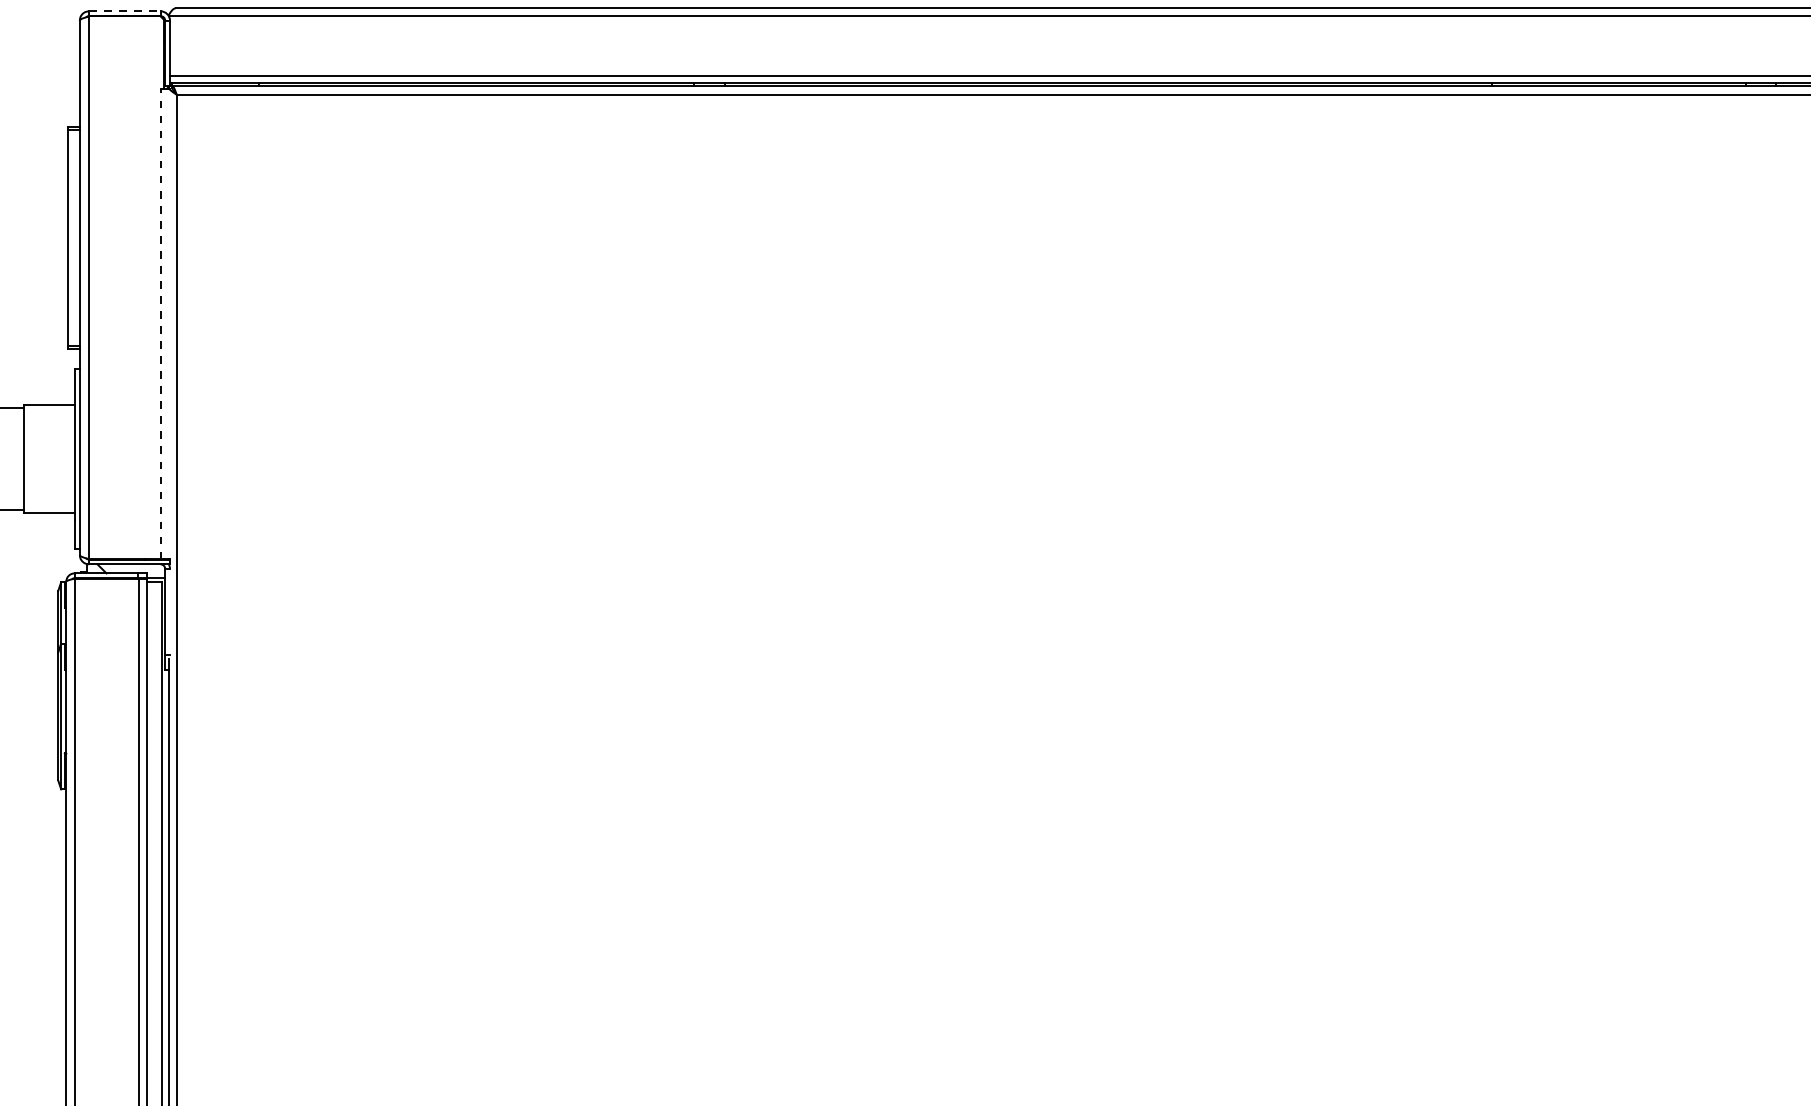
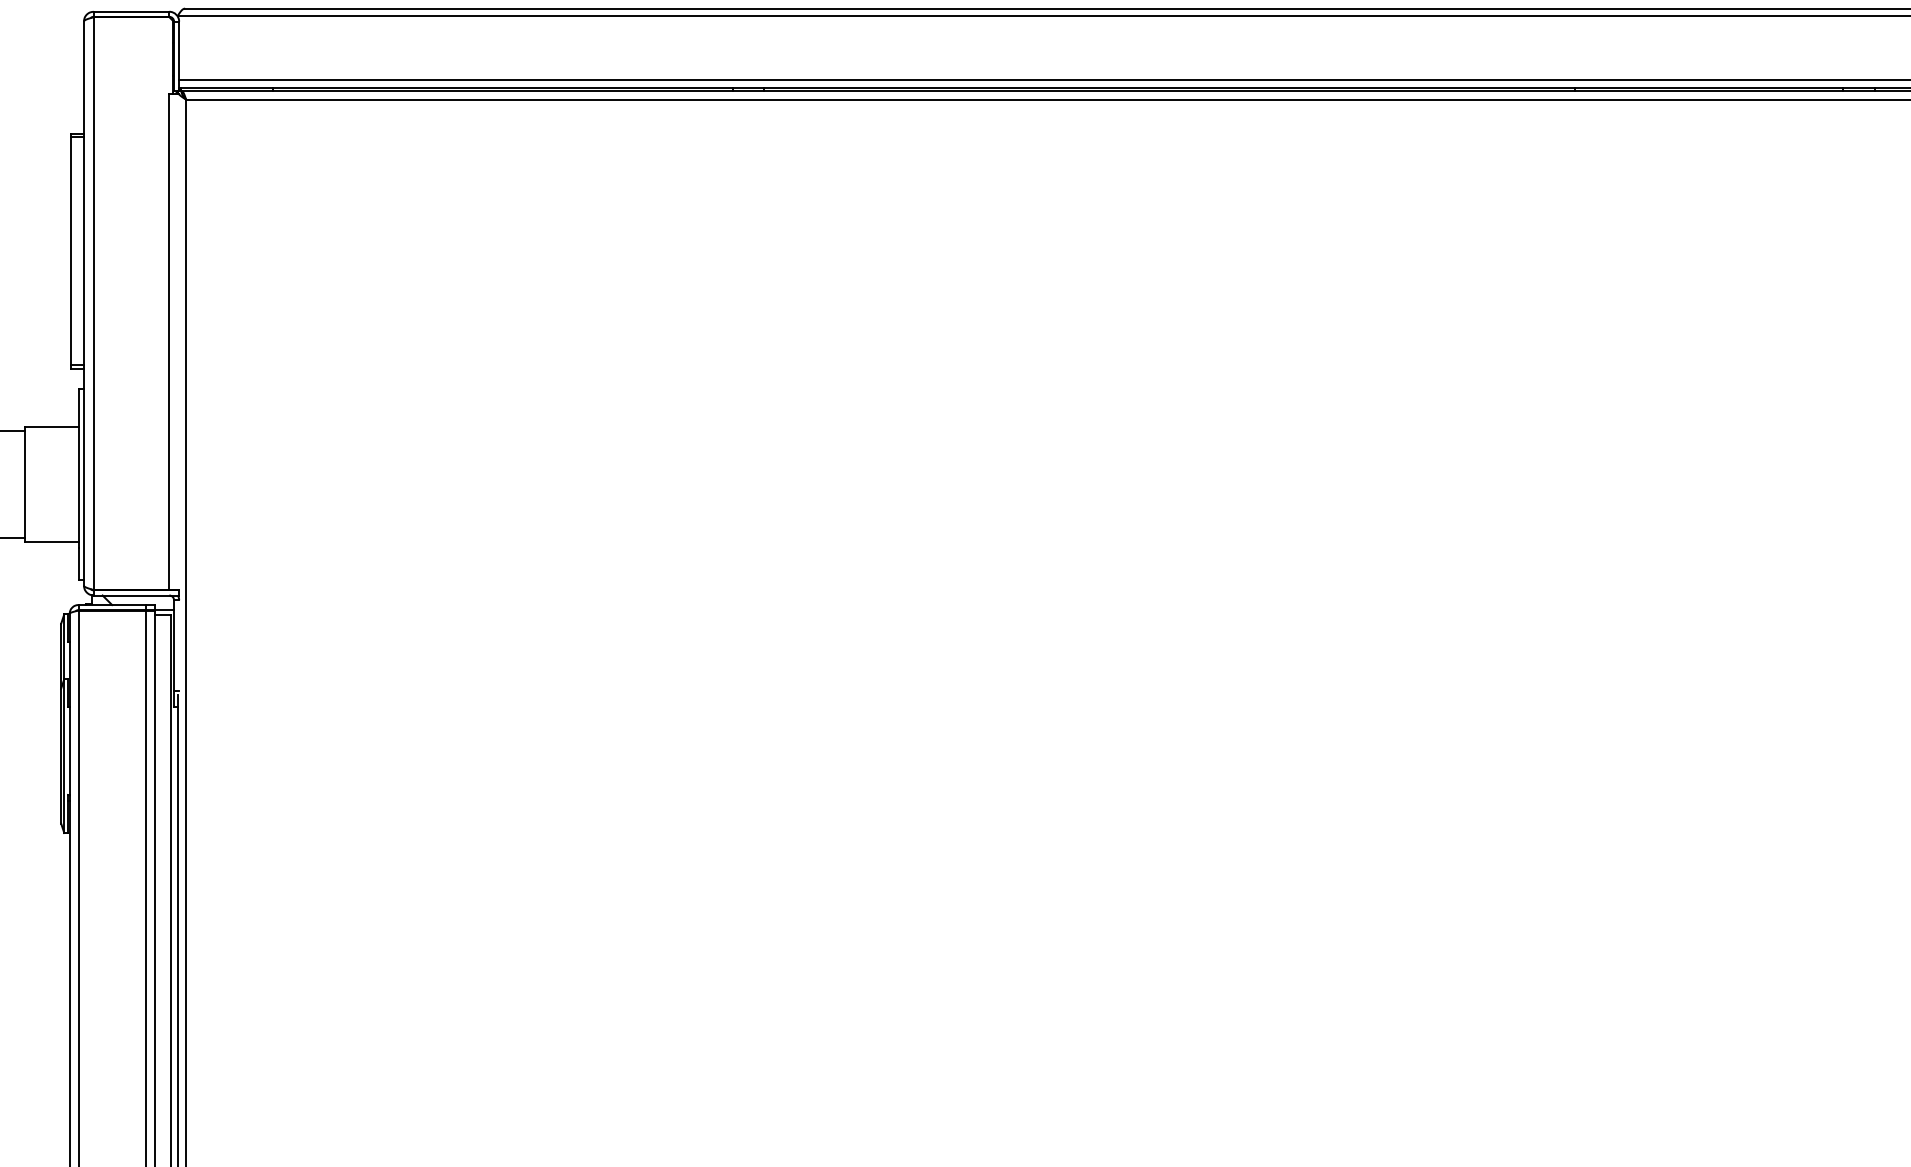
line: (124, 11) -> (131, 11), dashed -> solid
line: (160, 323) -> (169, 341), dashed -> solid

